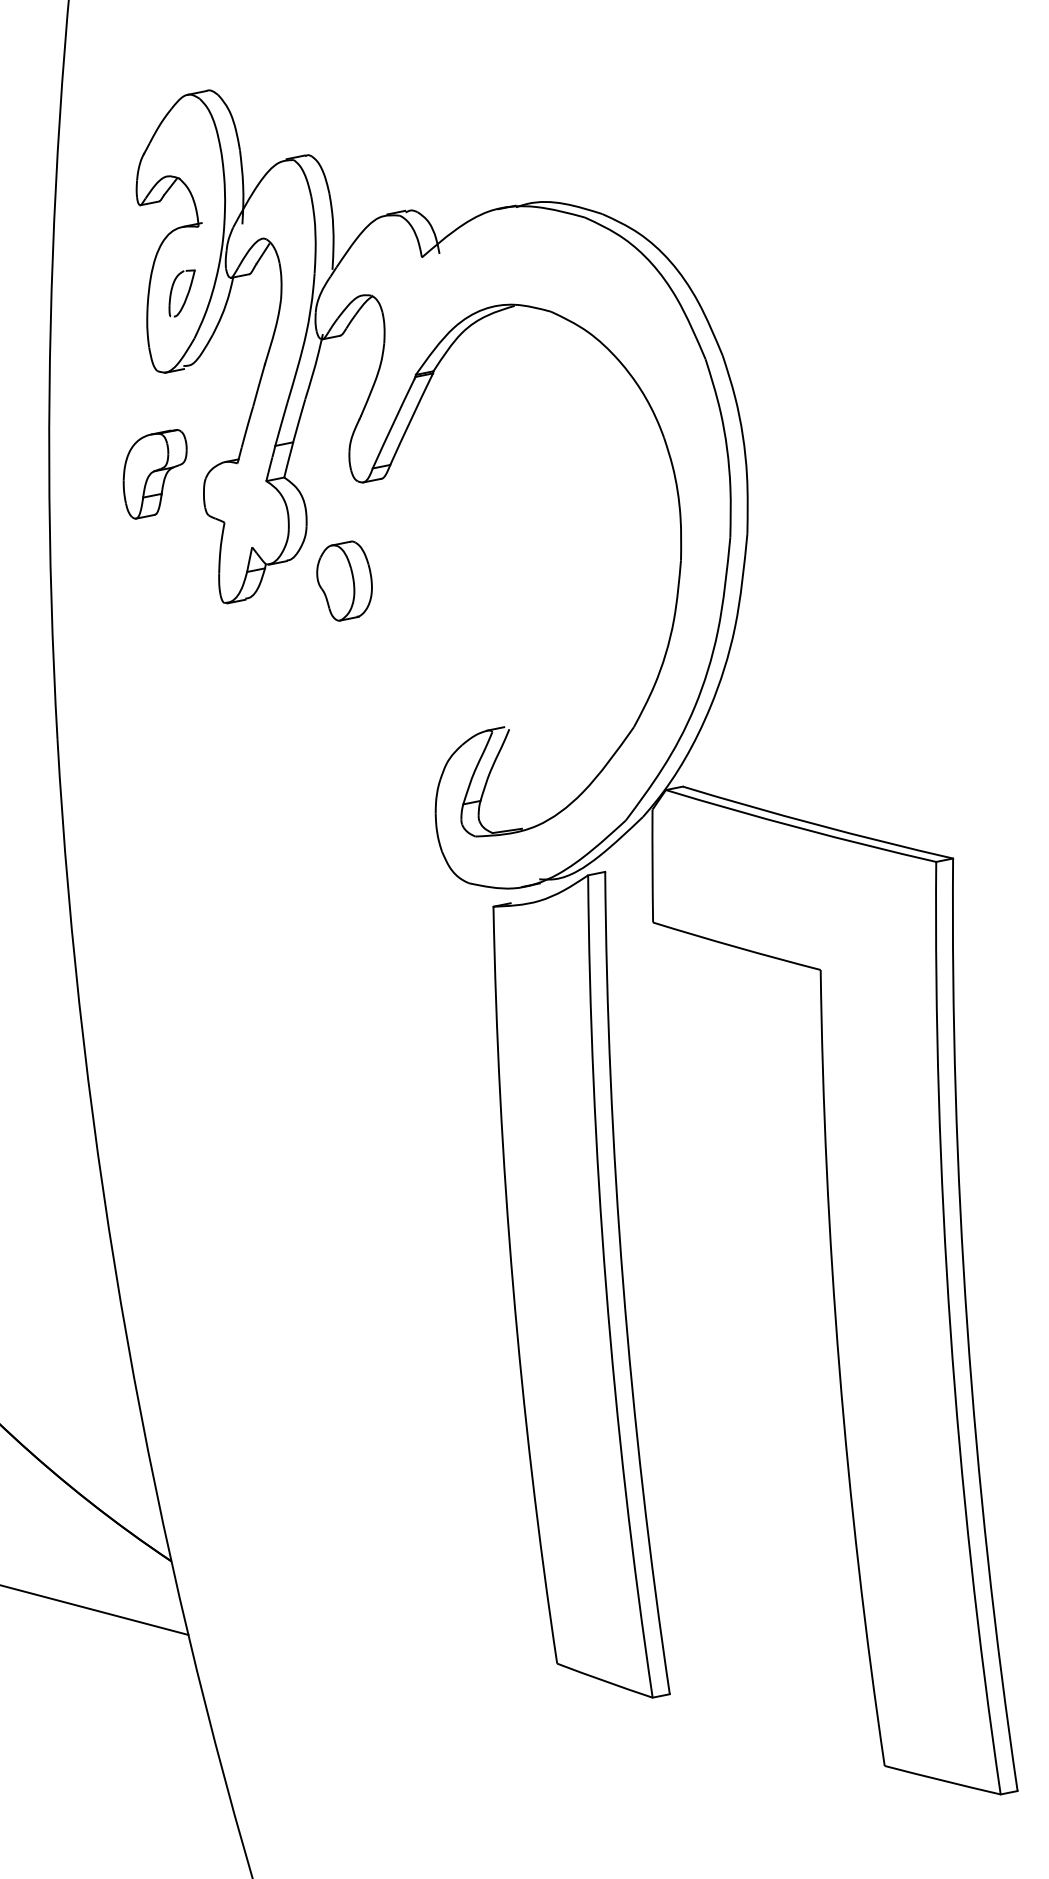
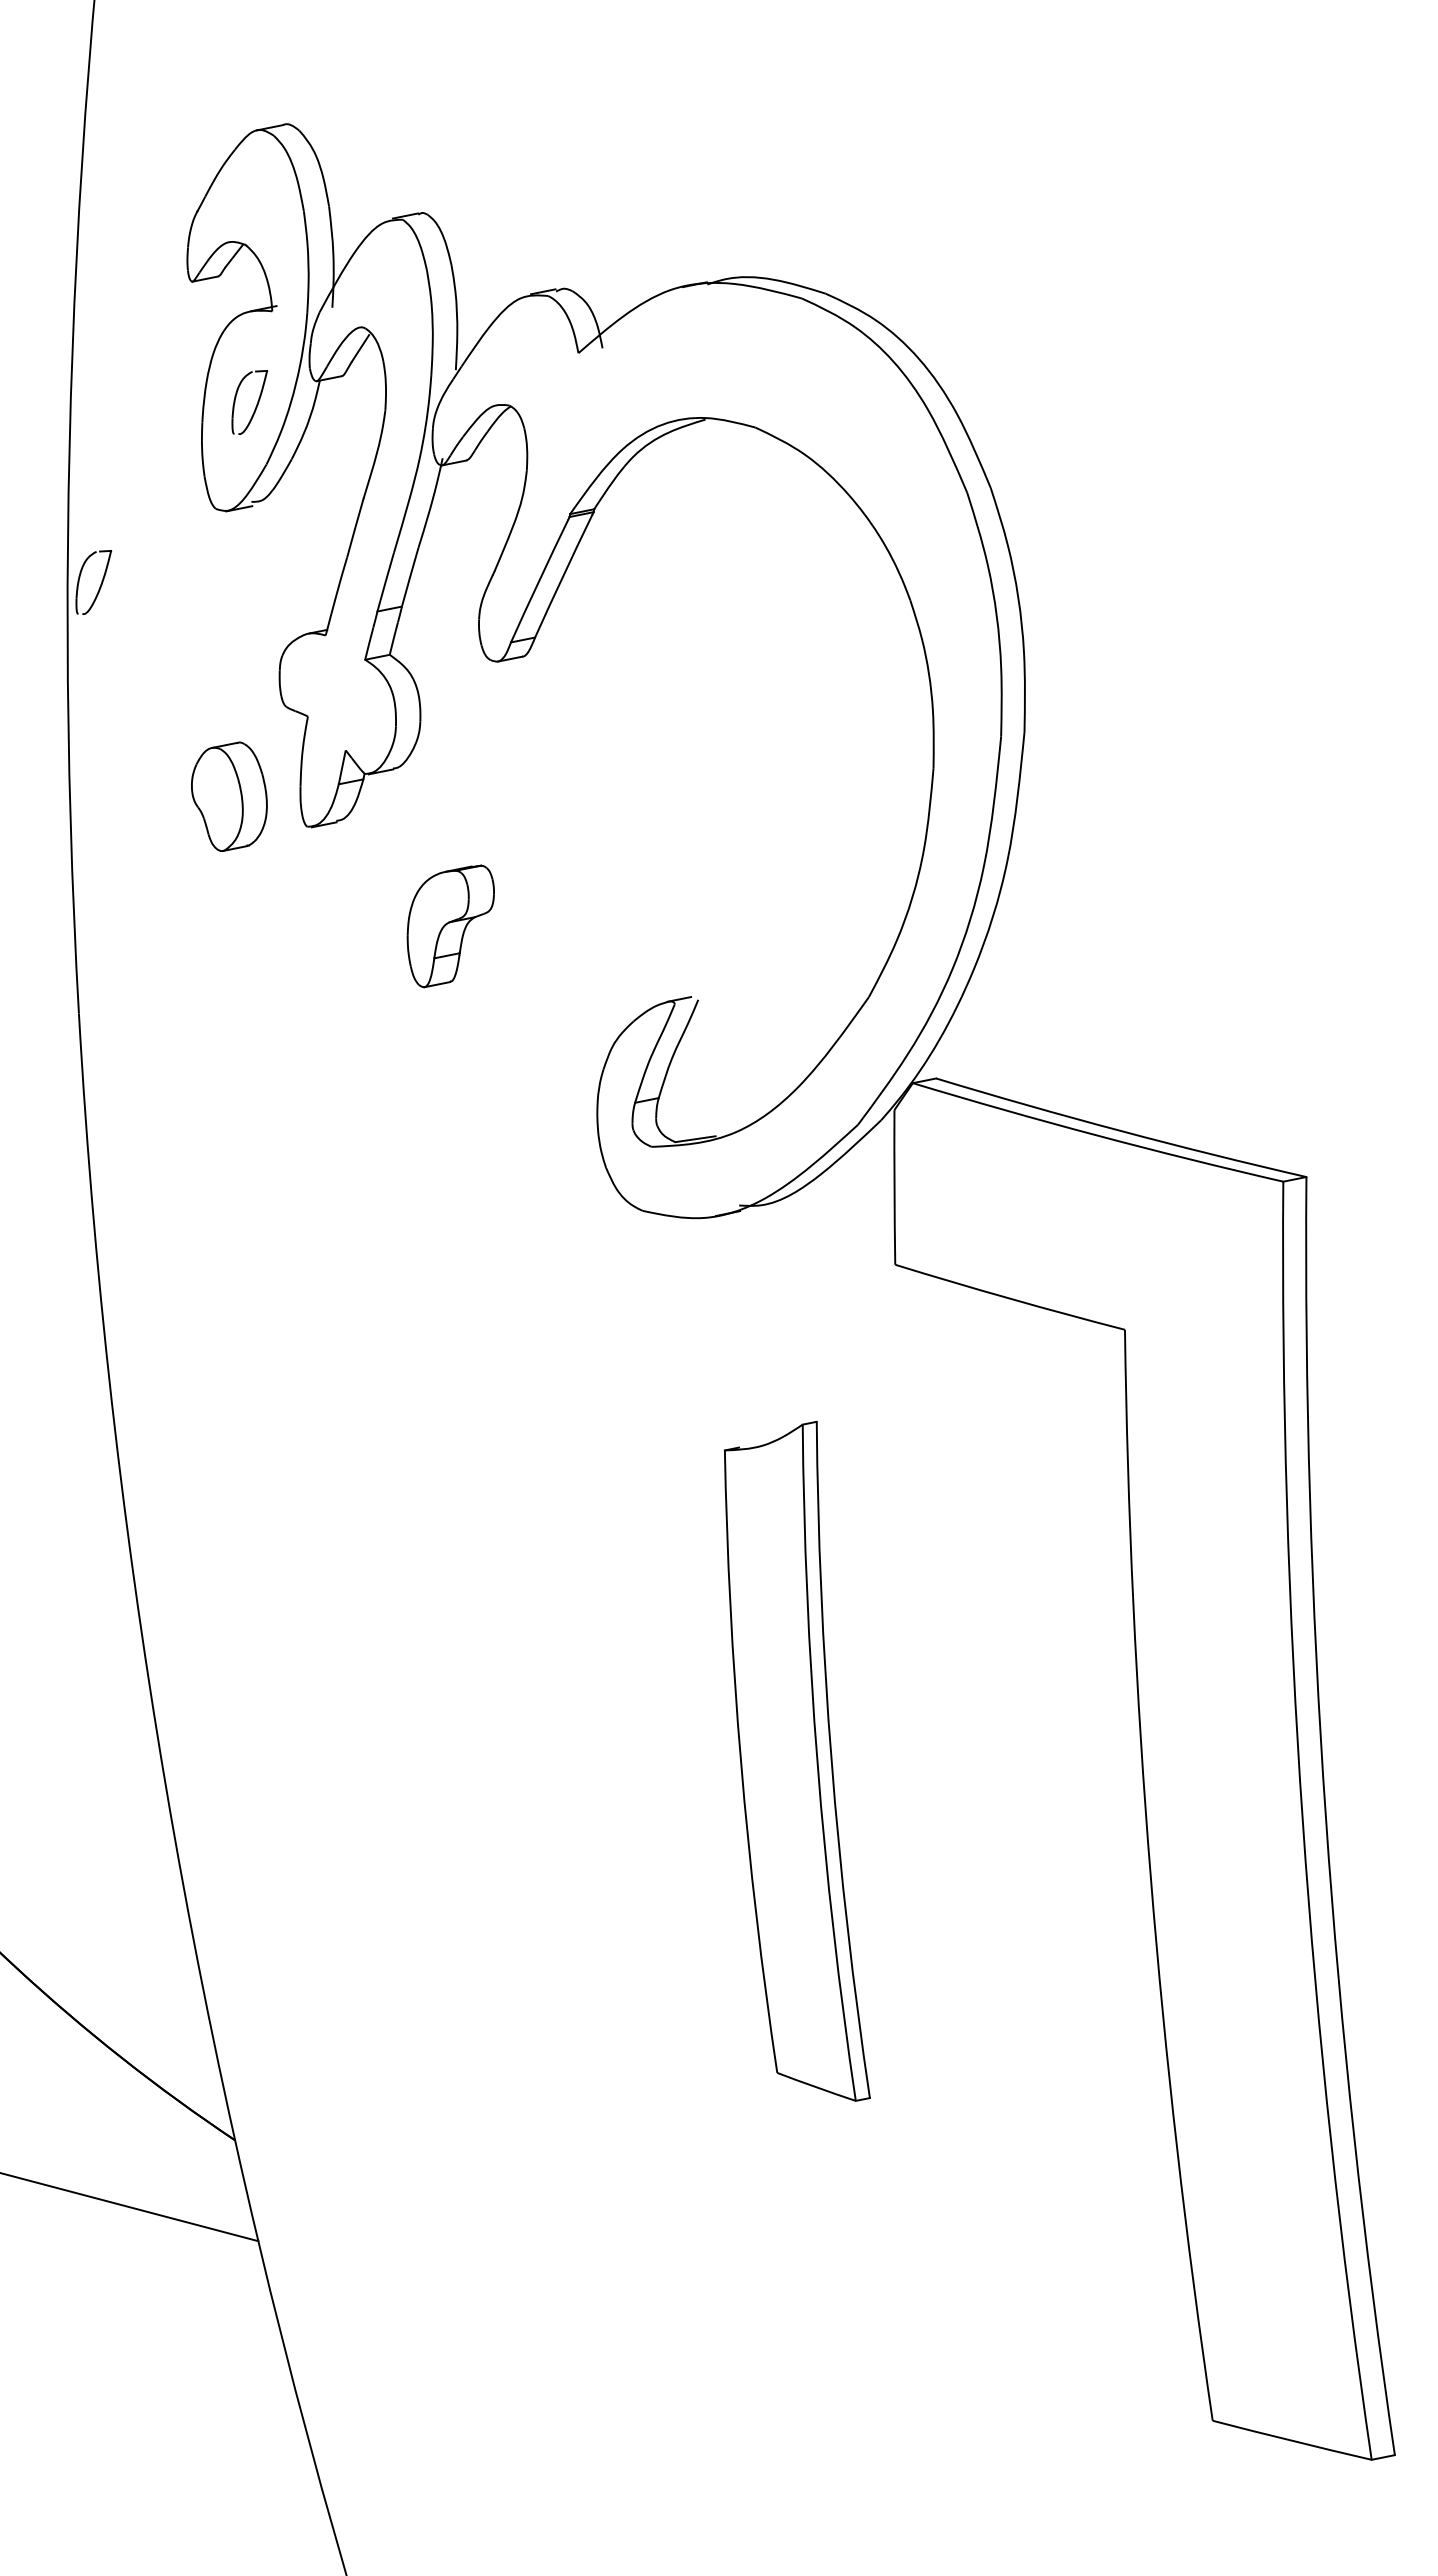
part: (72, 427) -> (99, 586), added
part: (154, 474) -> (450, 926), moved
part: (344, 580) -> (229, 796), moved
part: (581, 1284) -> (797, 1761), size x0.6

